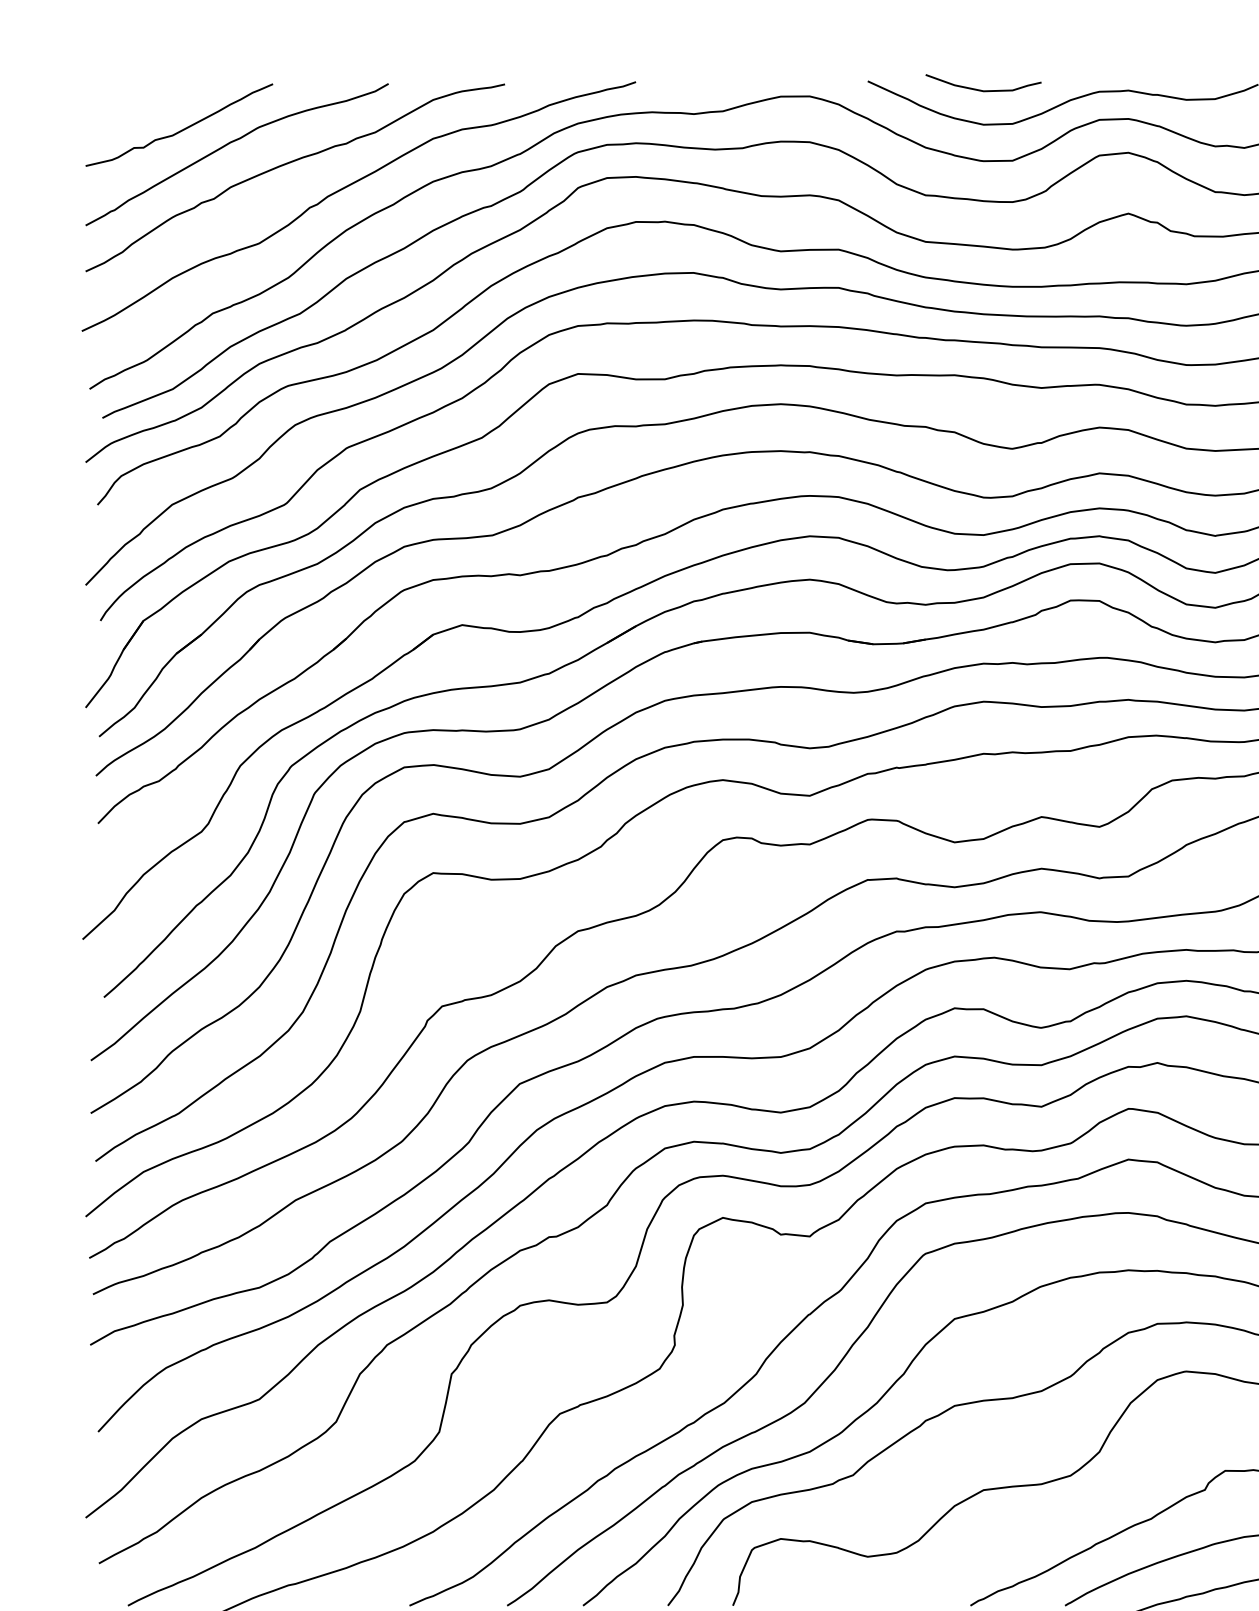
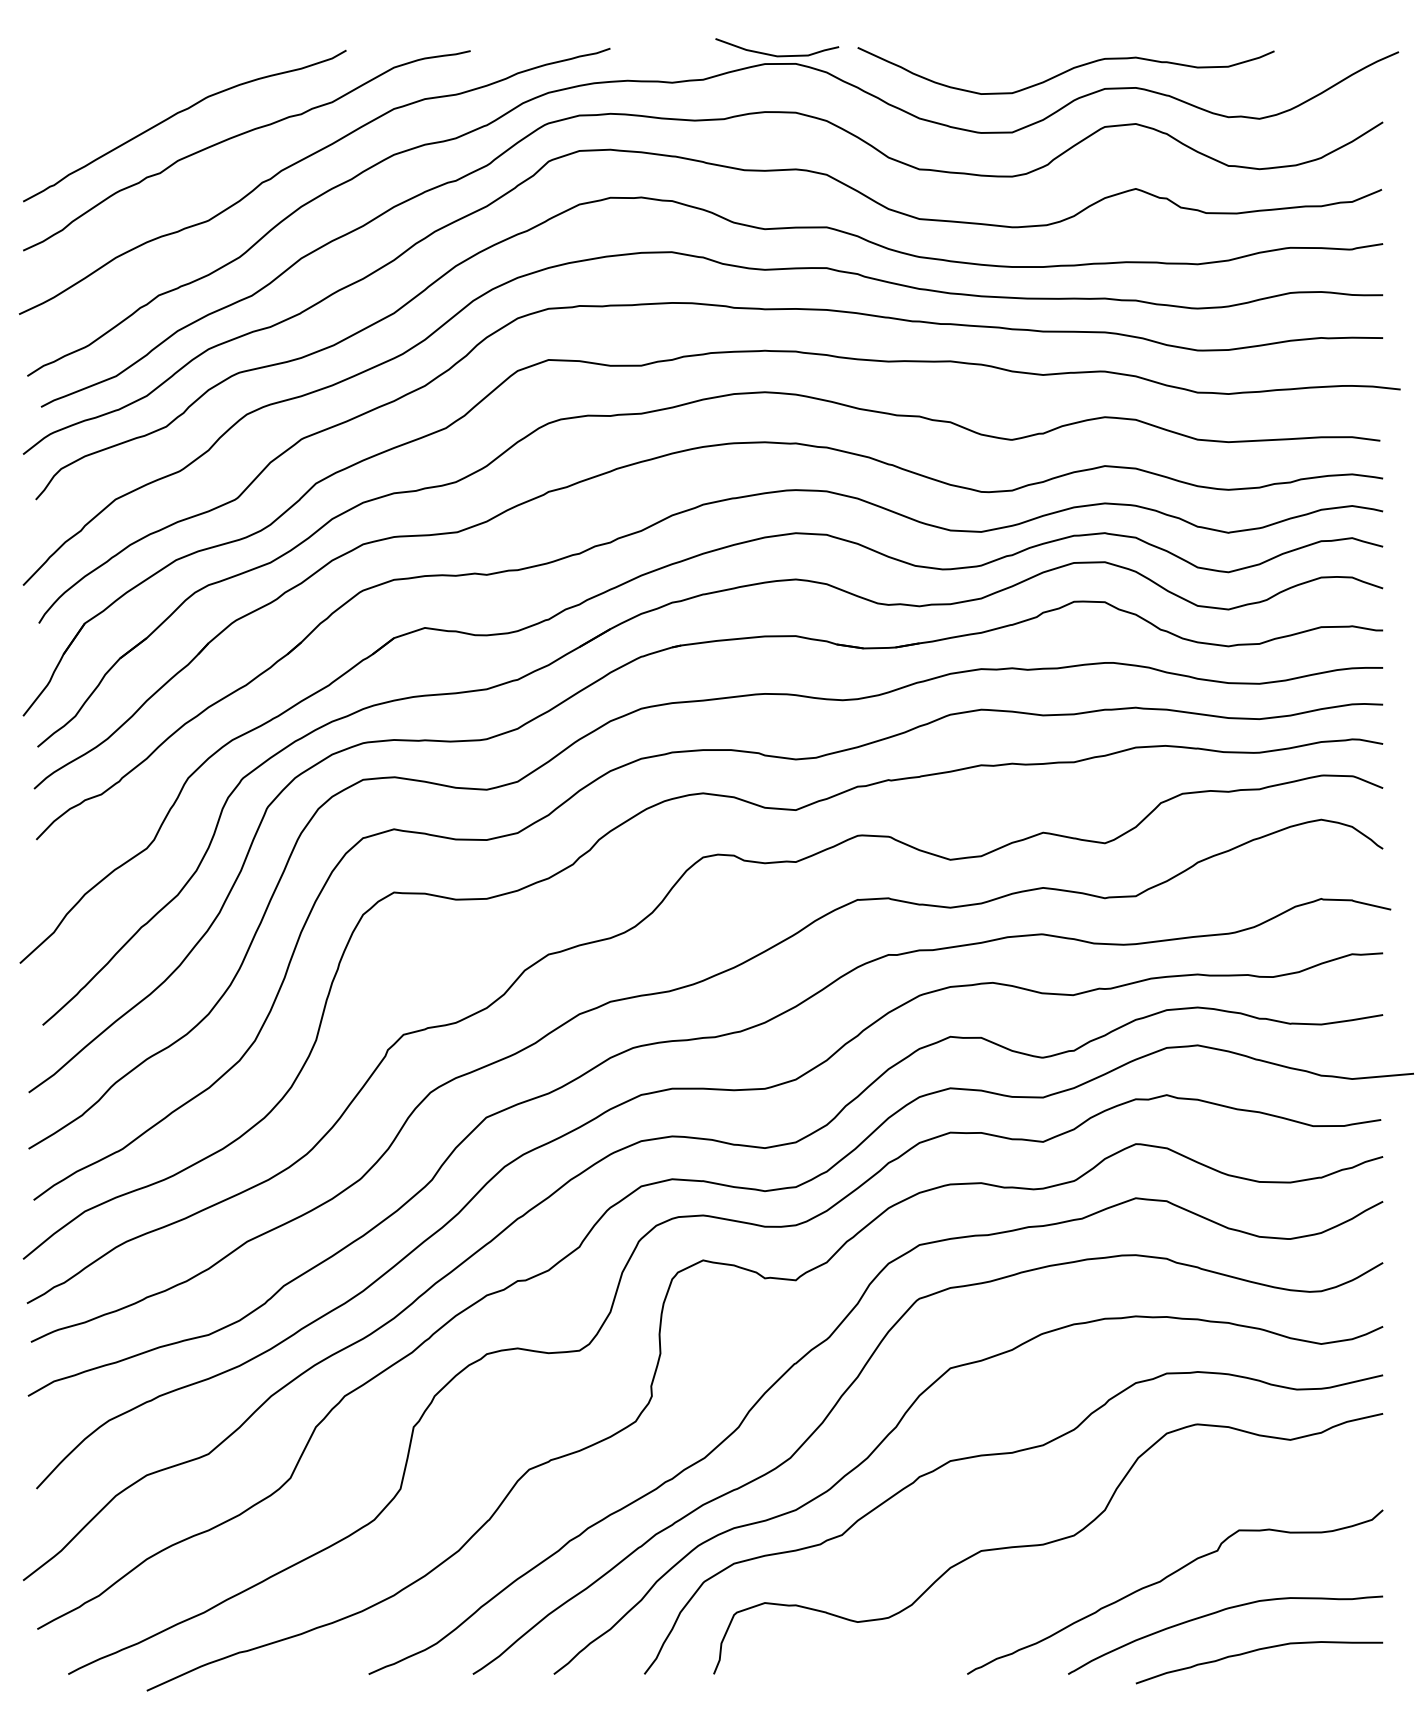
curve: (980, 89) -> (774, 54), moved
curve: (181, 129) -> (125, 99), removed

